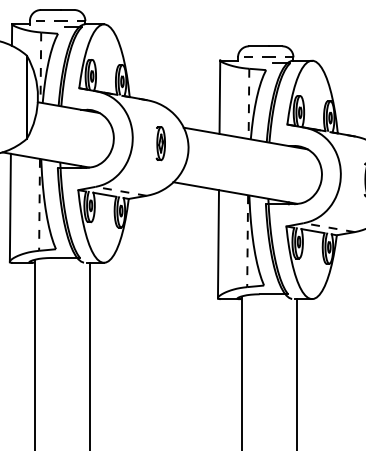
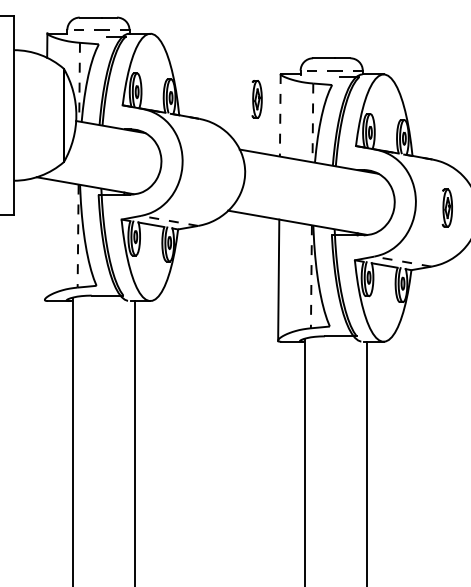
line: (220, 97) -> (280, 115), solid -> dashed
part: (160, 143) -> (256, 99), moved
line: (10, 207) -> (45, 239), removed

